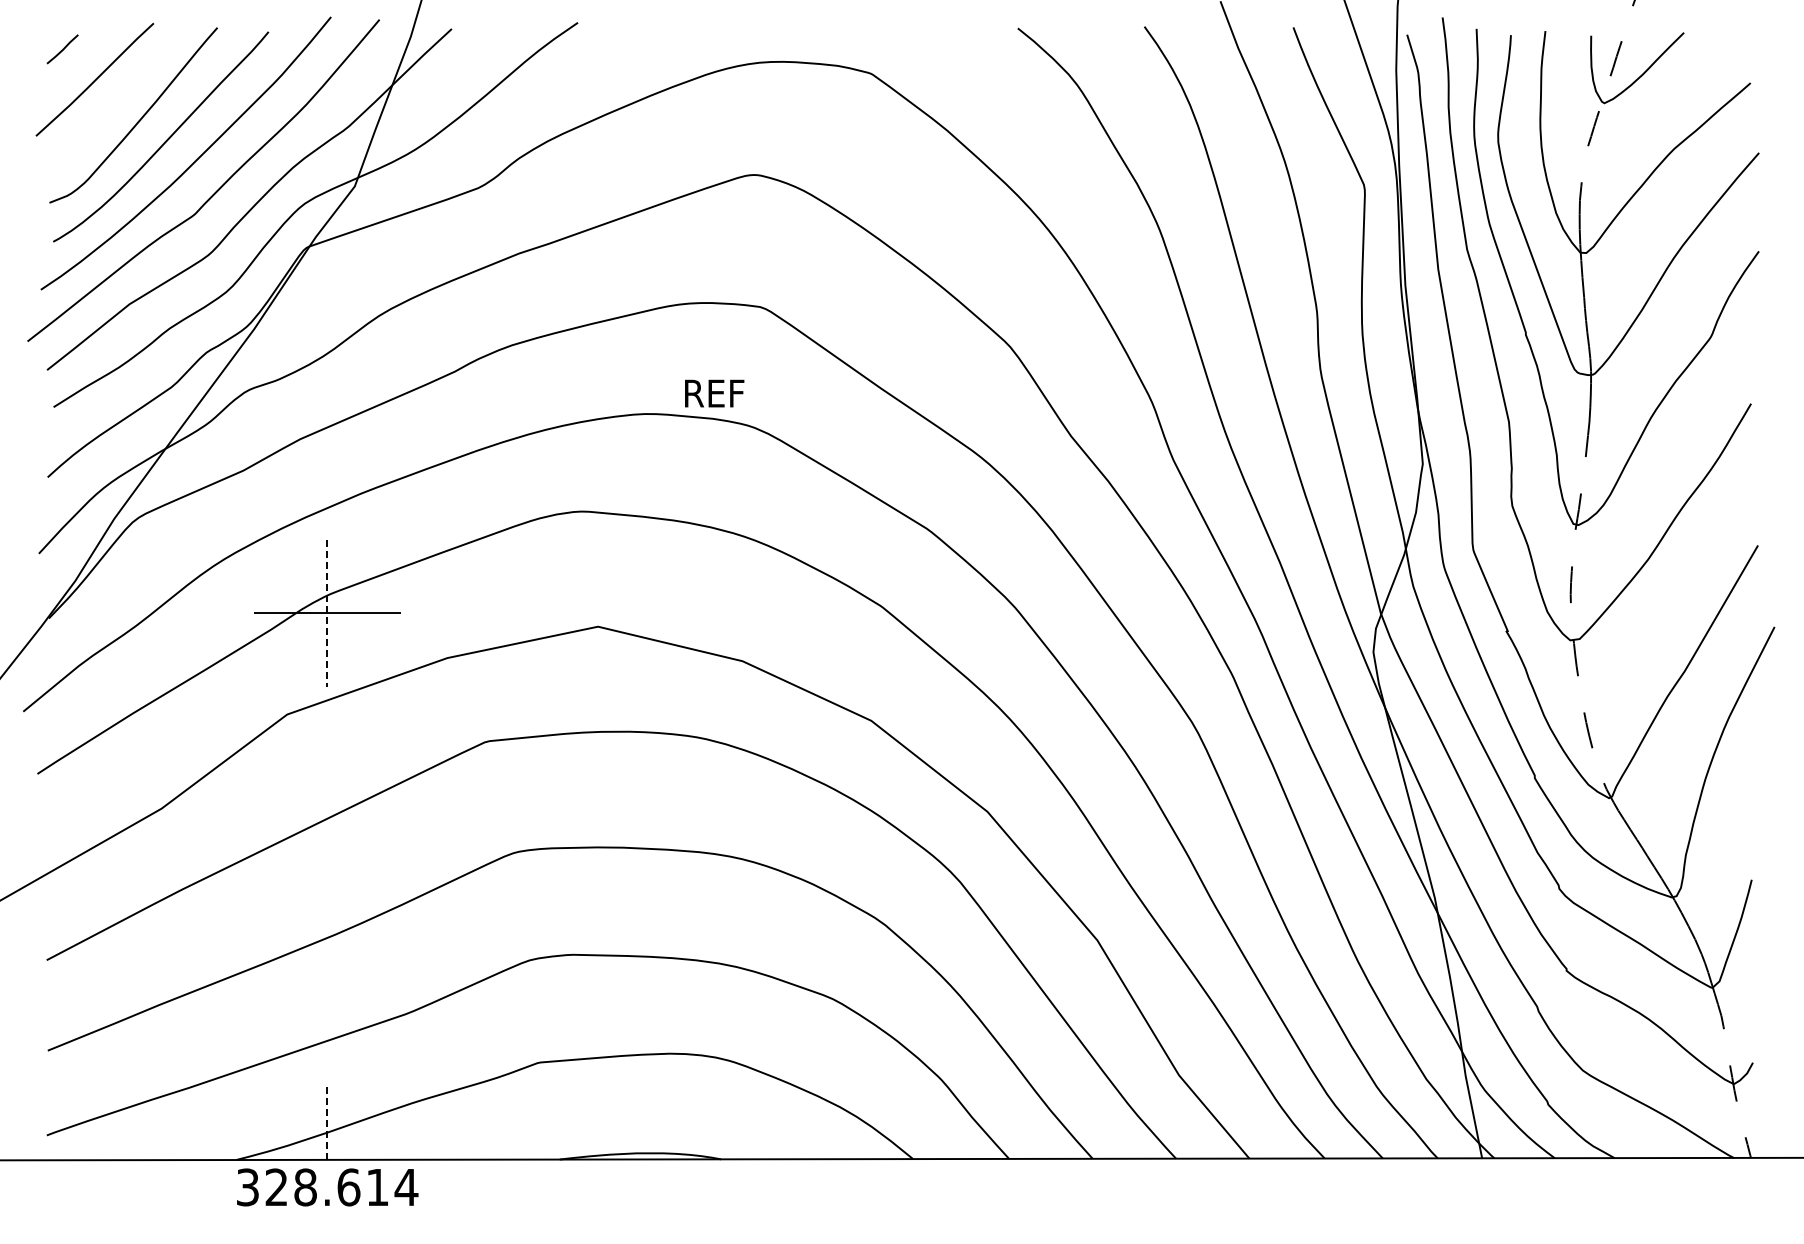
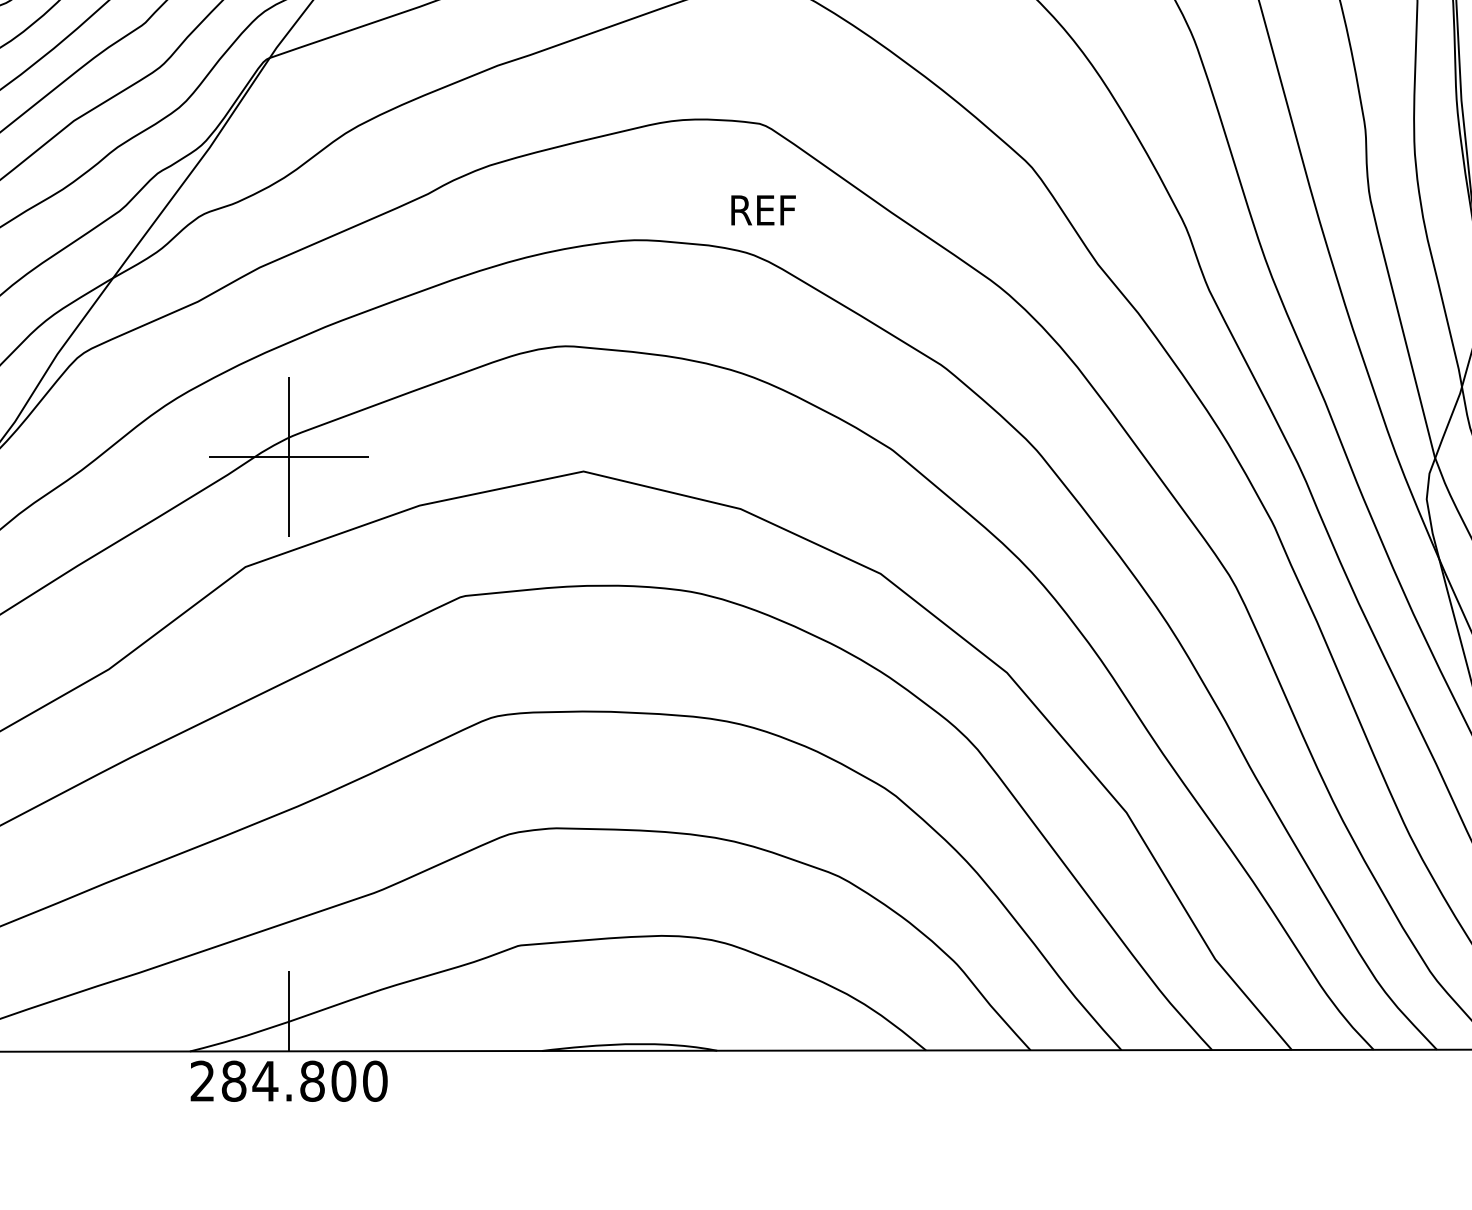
text: (714, 393) -> (763, 210), moved
line: (327, 613) -> (289, 457), dashed -> solid
line: (327, 1123) -> (289, 1011), dashed -> solid
text: (327, 1187) -> (289, 1081), 328.614 -> 284.800

